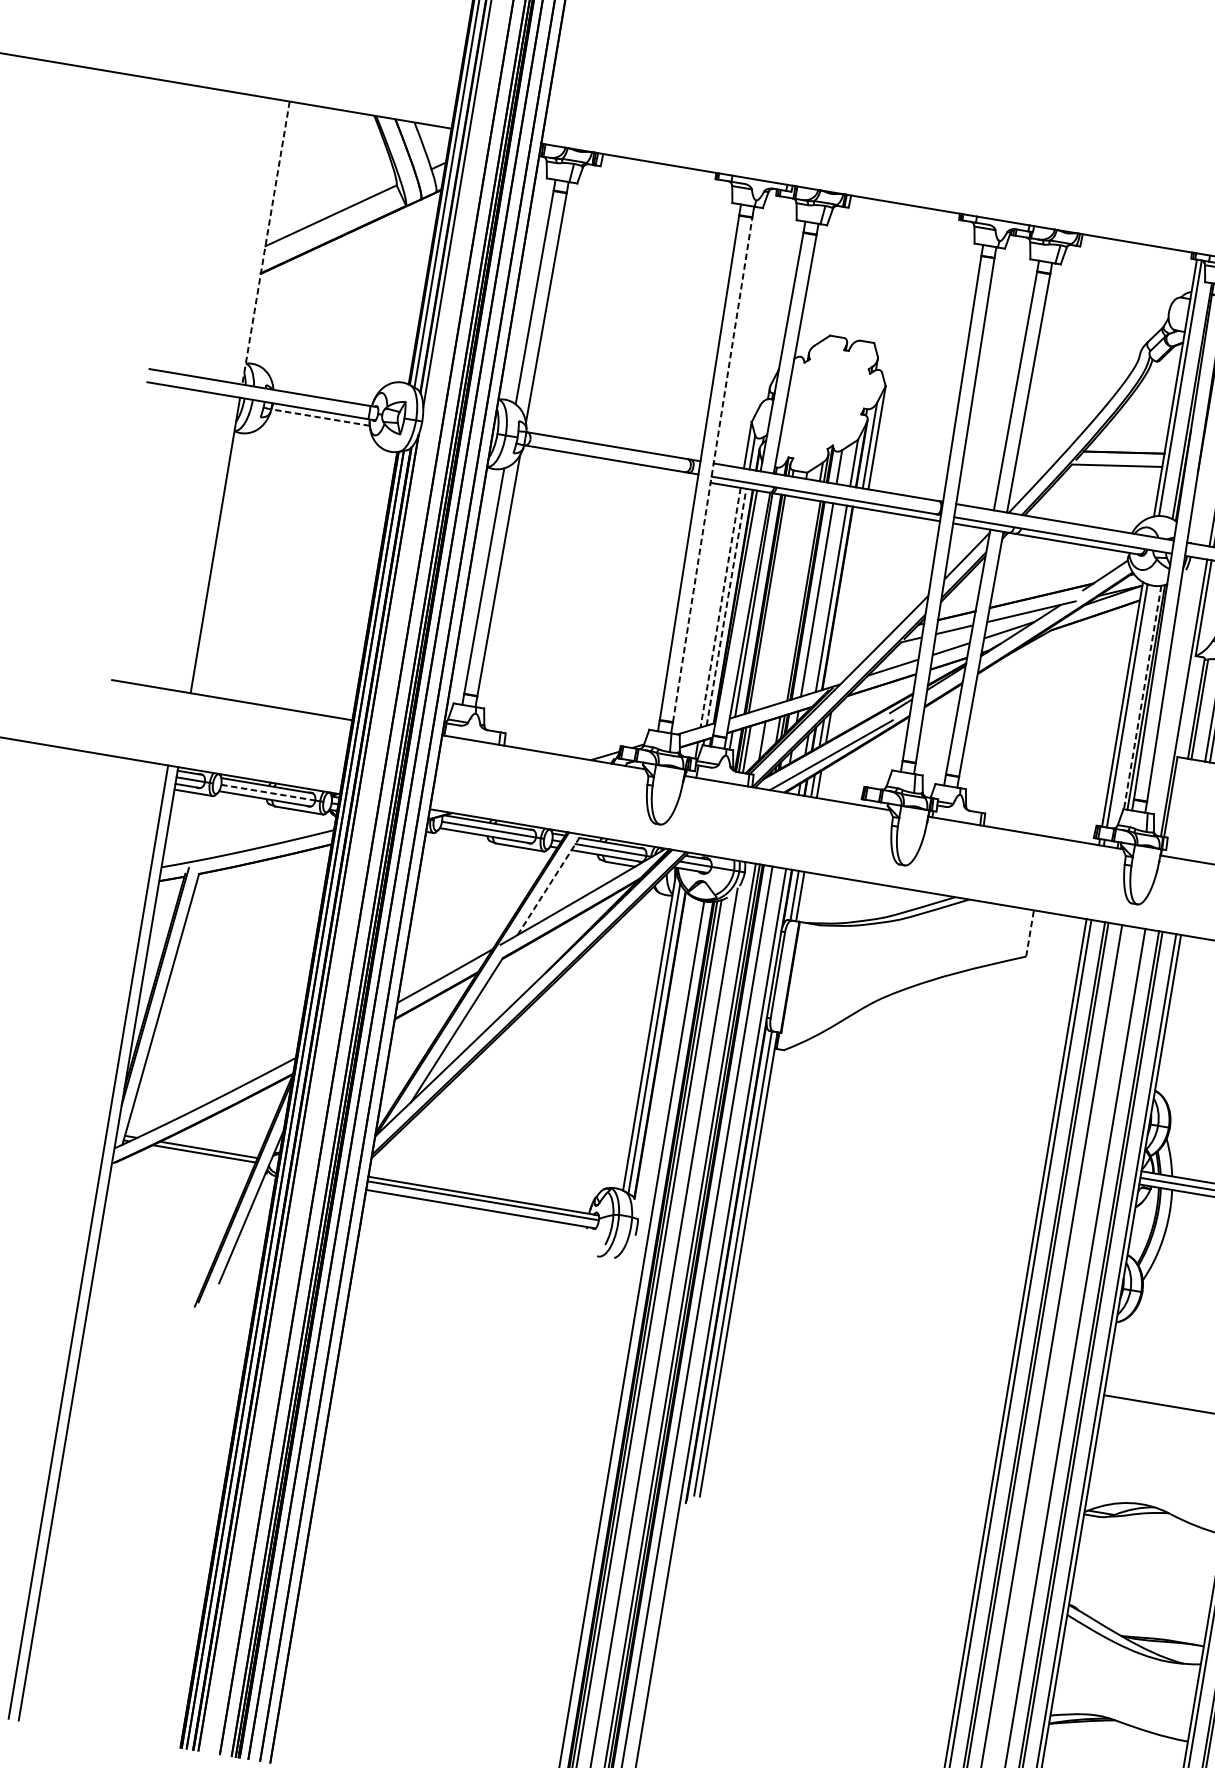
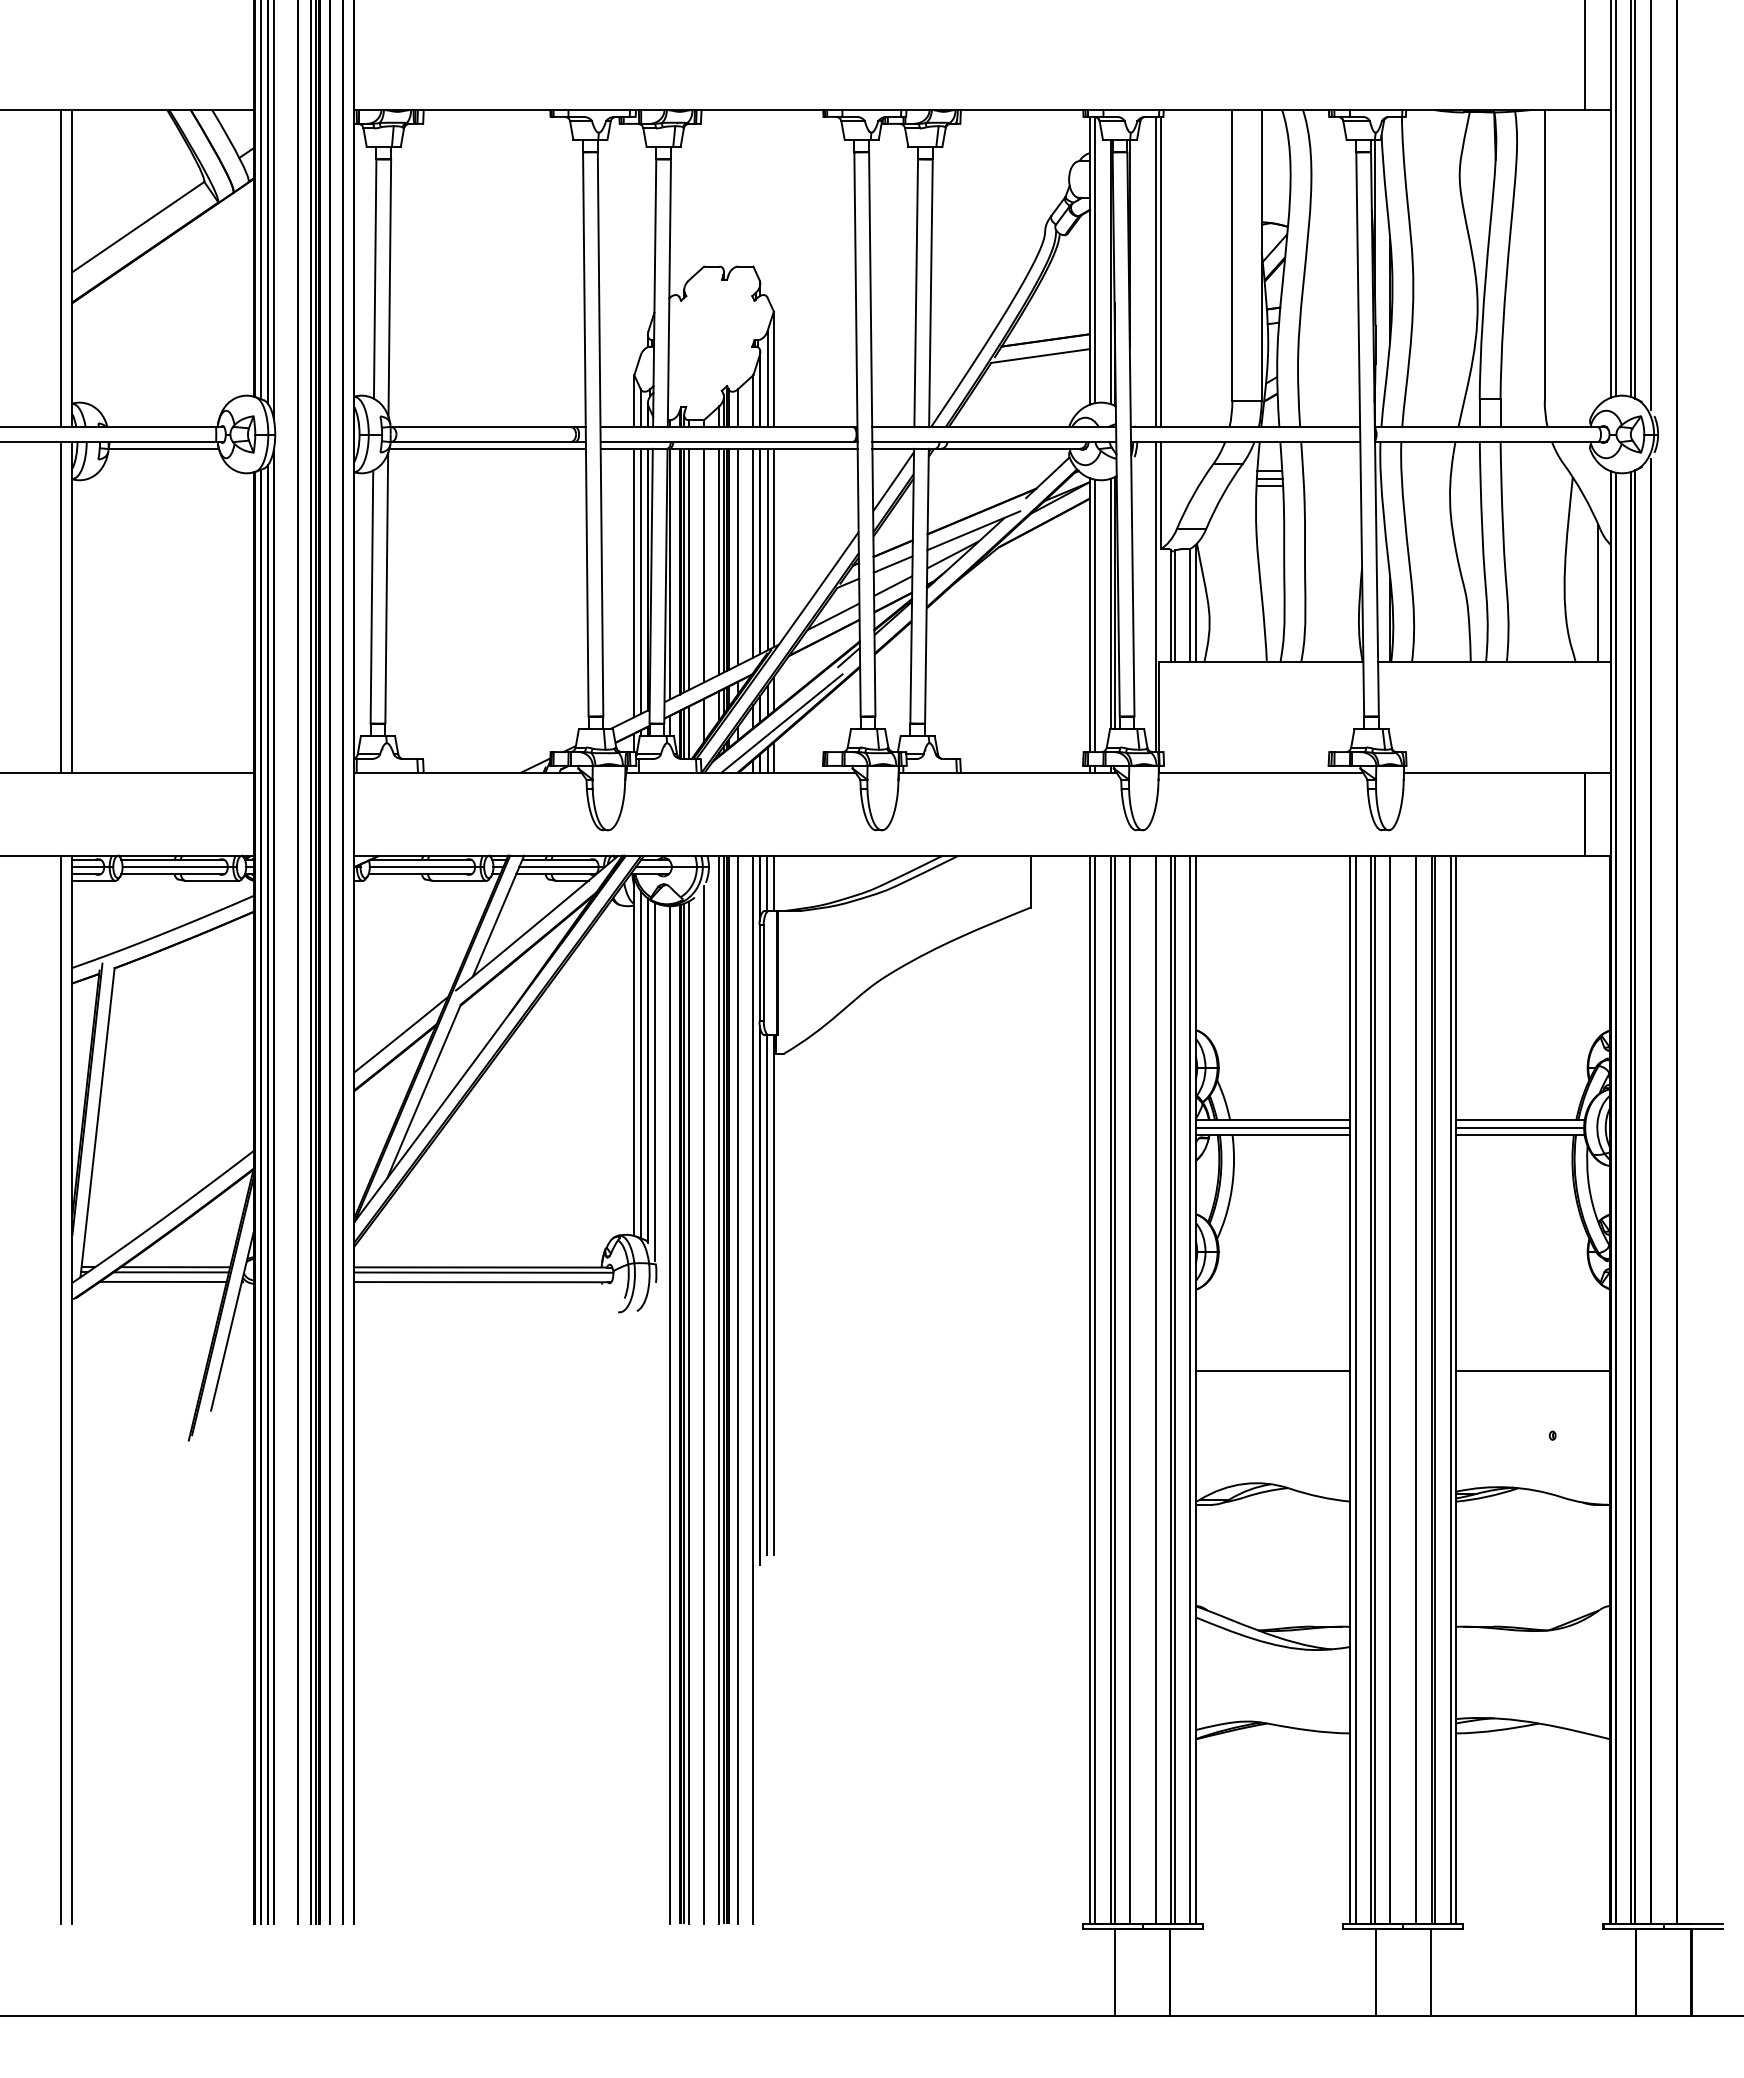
line: (256, 241) -> (61, 268), added
line: (266, 242) -> (72, 268), dashed -> solid
line: (320, 417) -> (163, 448), dashed -> solid
line: (609, 465) -> (487, 448), added
line: (712, 470) -> (600, 434), dashed -> solid
line: (205, 543) -> (61, 606), added
line: (850, 596) -> (773, 547), added
line: (844, 597) -> (767, 549), added
line: (799, 601) -> (719, 561), added
line: (785, 602) -> (704, 565), added
line: (770, 603) -> (688, 569), added
line: (726, 607) -> (640, 581), dashed -> solid
line: (720, 608) -> (634, 583), dashed -> solid
line: (1142, 697) -> (1110, 604), dashed -> solid
line: (268, 793) -> (175, 867), dashed -> solid
line: (549, 885) -> (498, 916), dashed -> solid
line: (1029, 933) -> (1030, 881), dashed -> solid
line: (664, 1055) -> (654, 1081), added
line: (195, 1160) -> (162, 1281), added

